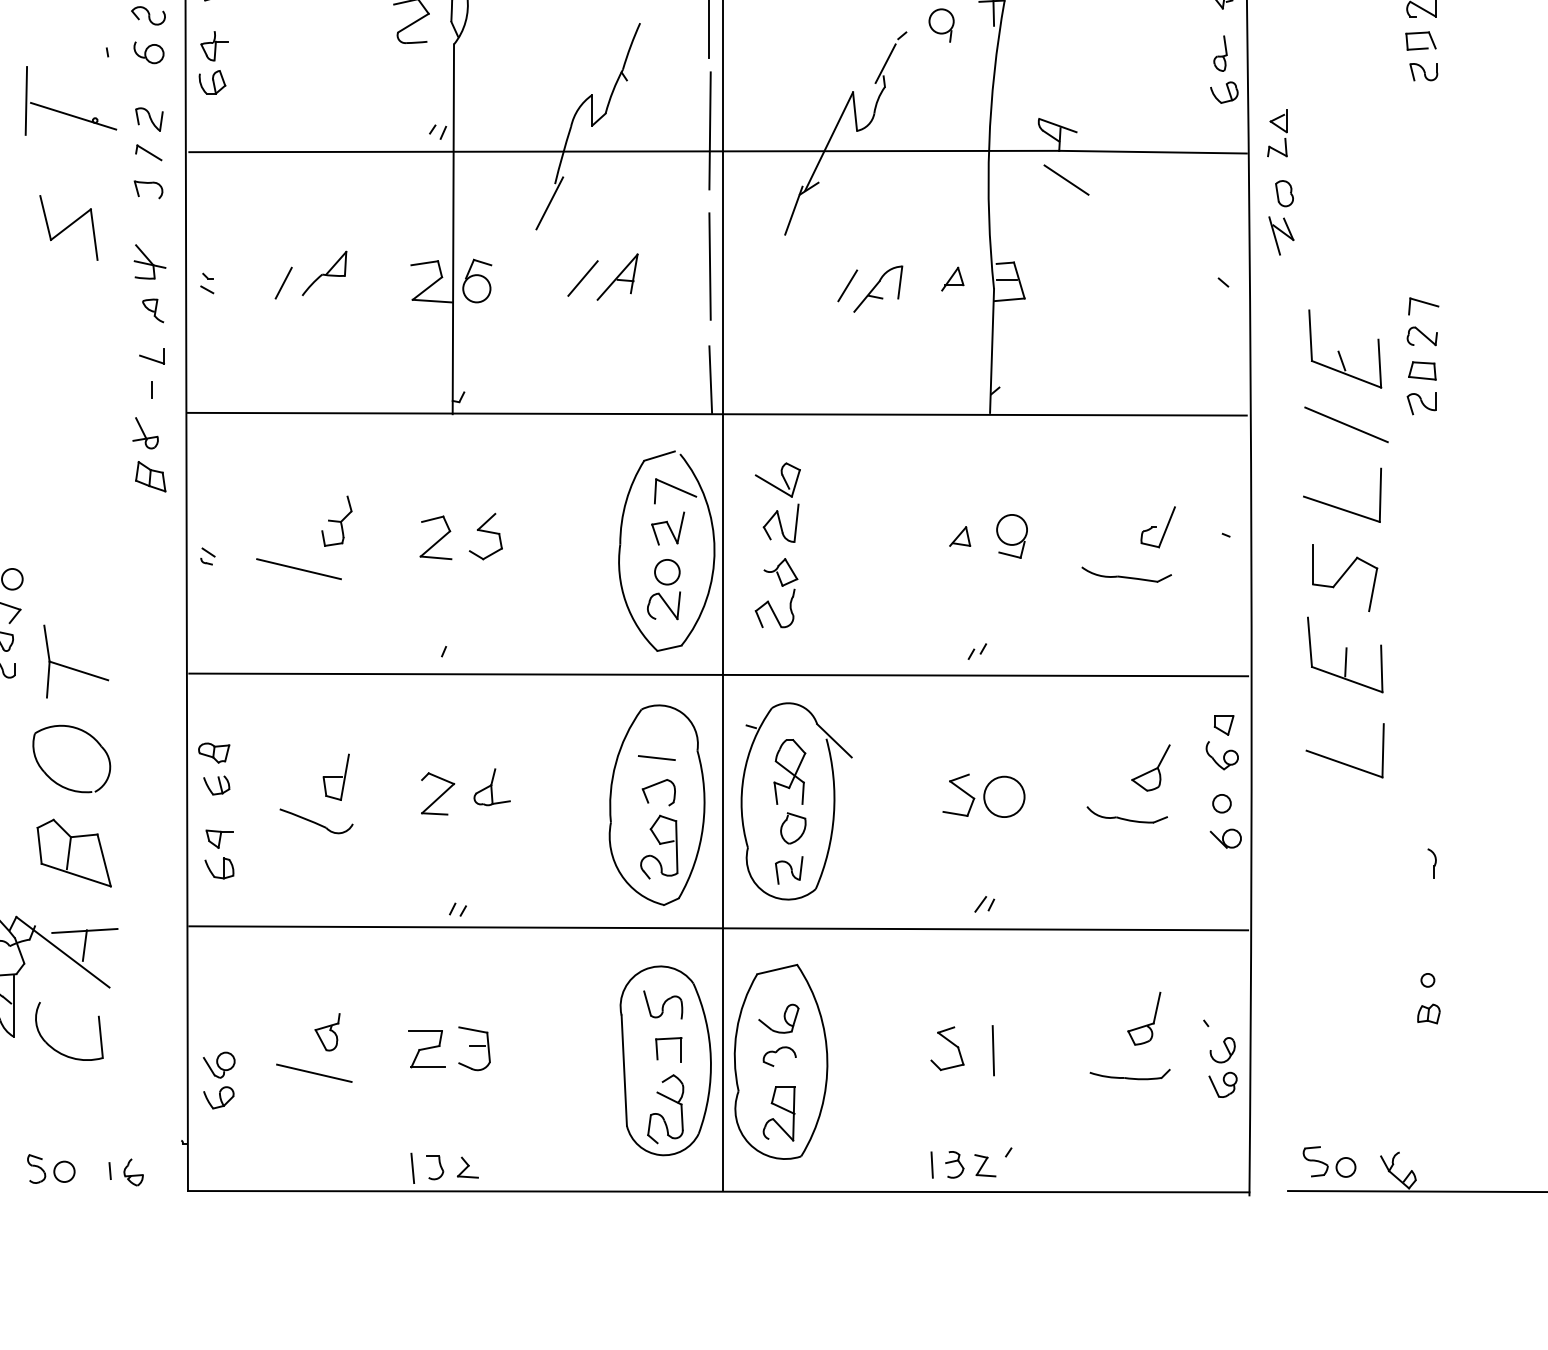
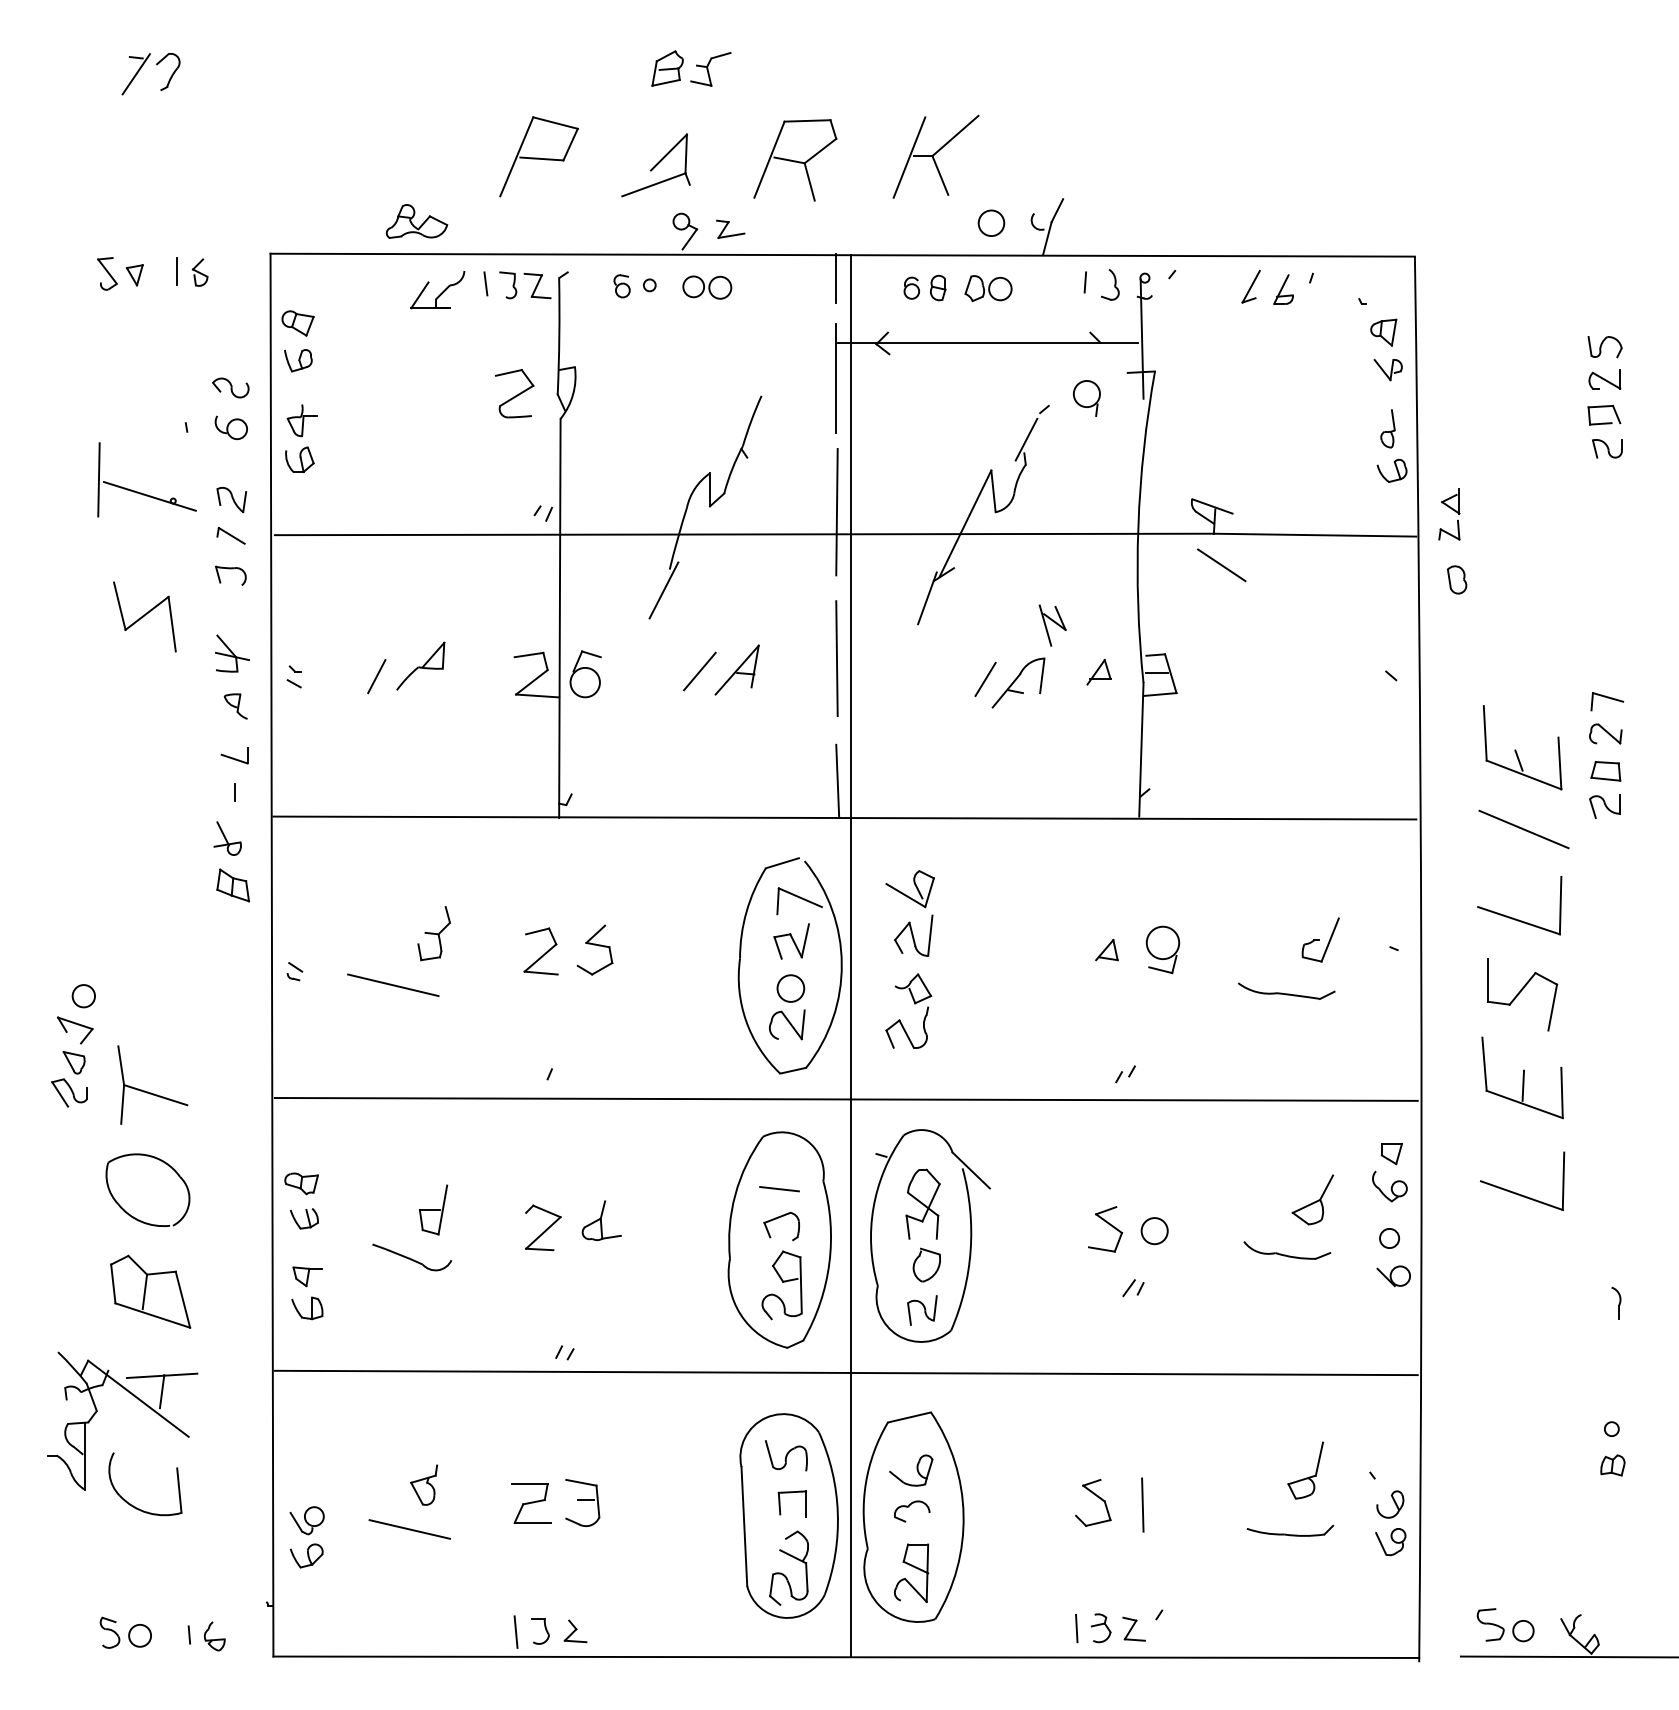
part: (1281, 235) -> (1052, 625), moved
circle: (1004, 796) -> (1154, 1230), size x0.6
part: (984, 904) -> (1133, 1288), moved

